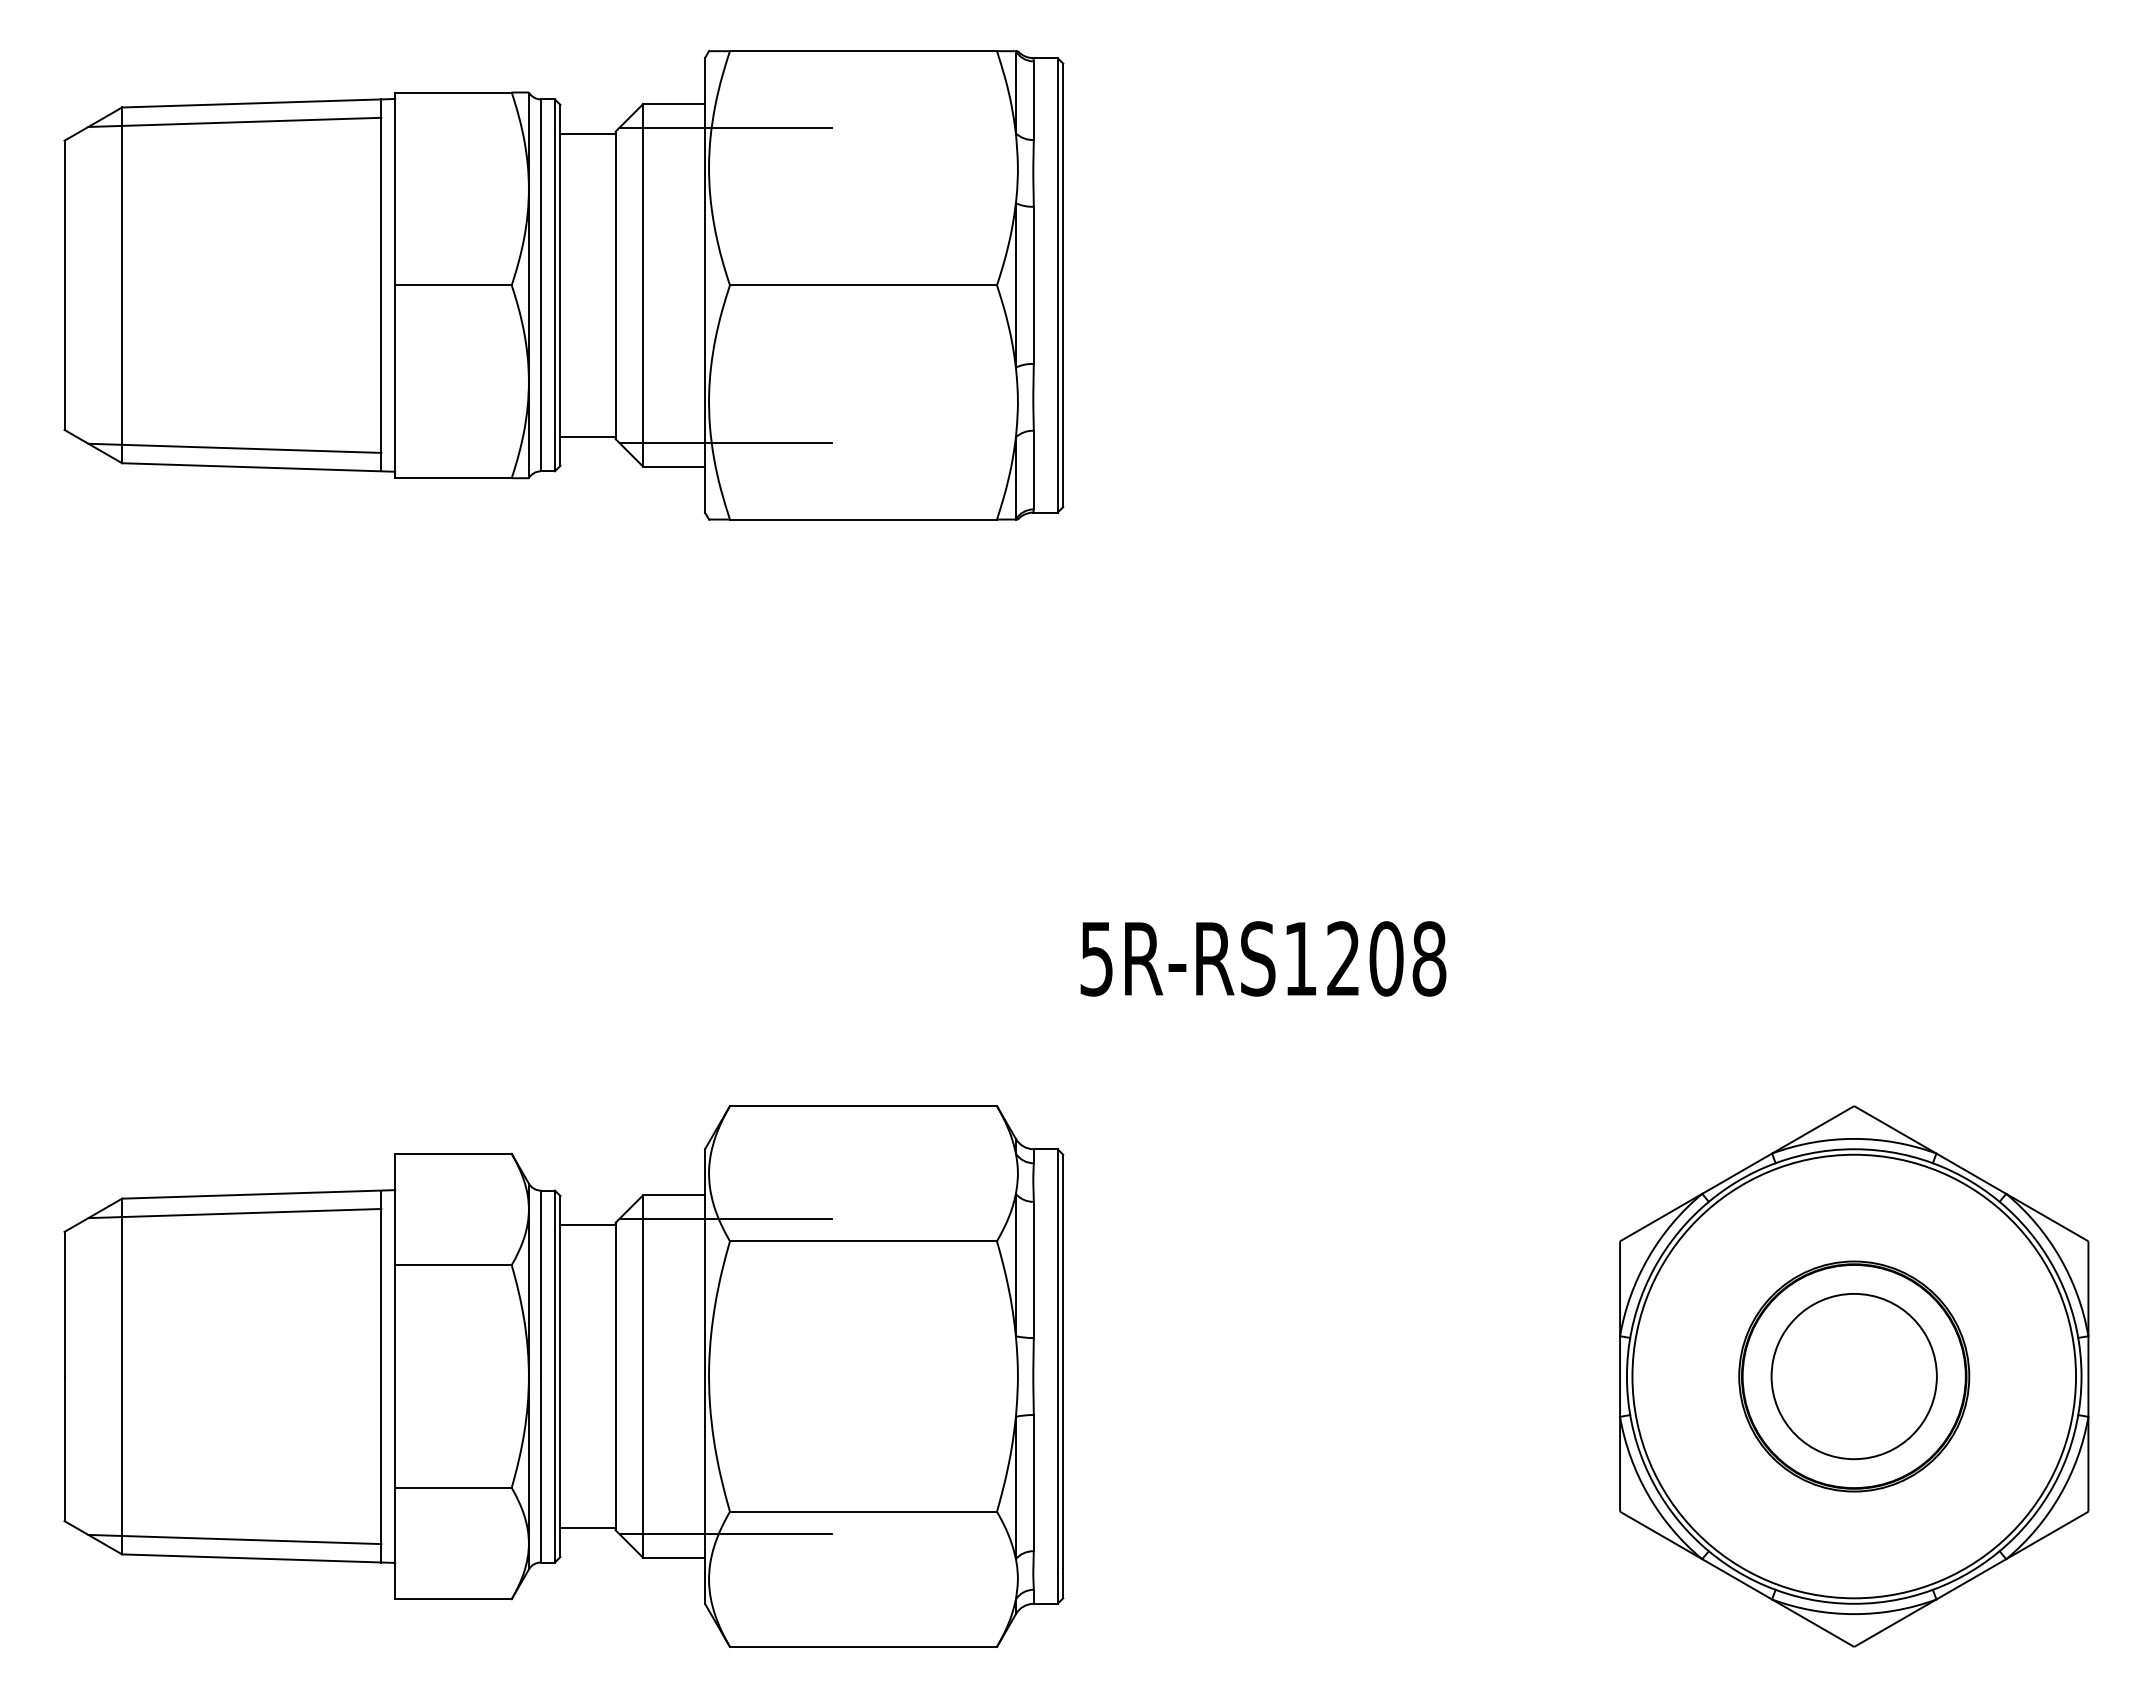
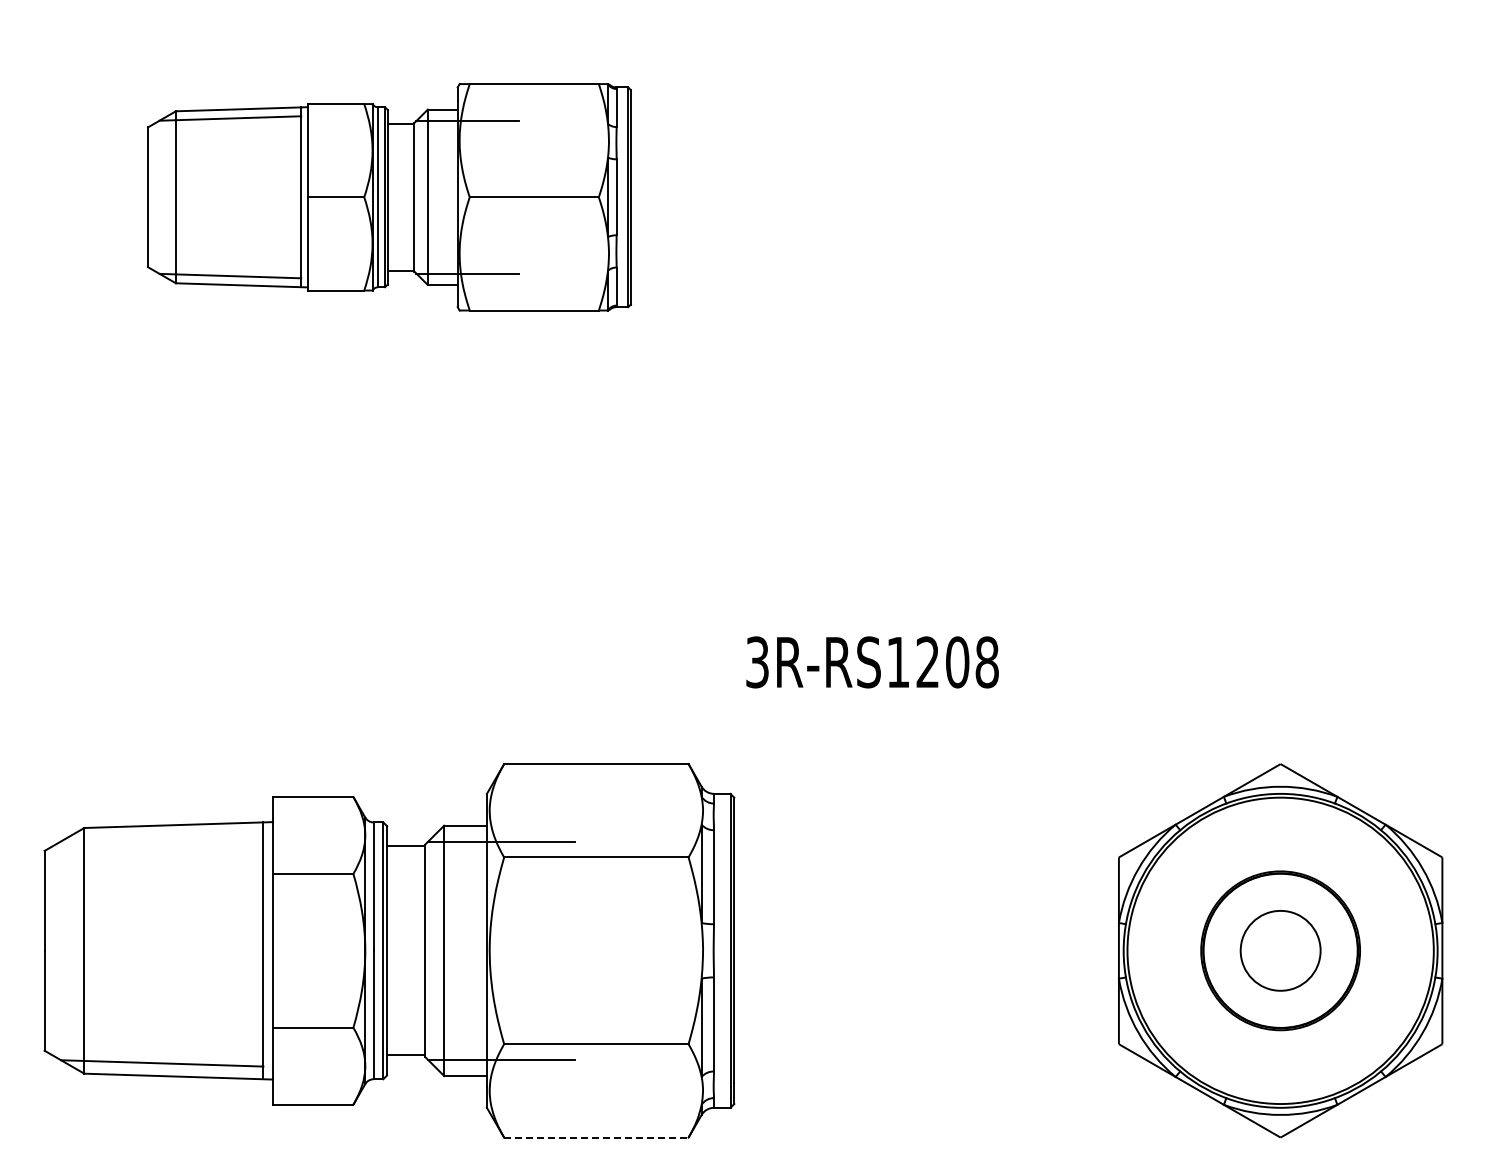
part: (563, 285) -> (389, 197), size x0.7
text: (1096, 957) -> (757, 661), 5R-RS1208 -> 3R-RS1208
line: (235, 1213) -> (162, 838), removed
circle: (1854, 1376) -> (1280, 950), size x0.7
line: (863, 1646) -> (596, 1137), solid -> dashed

